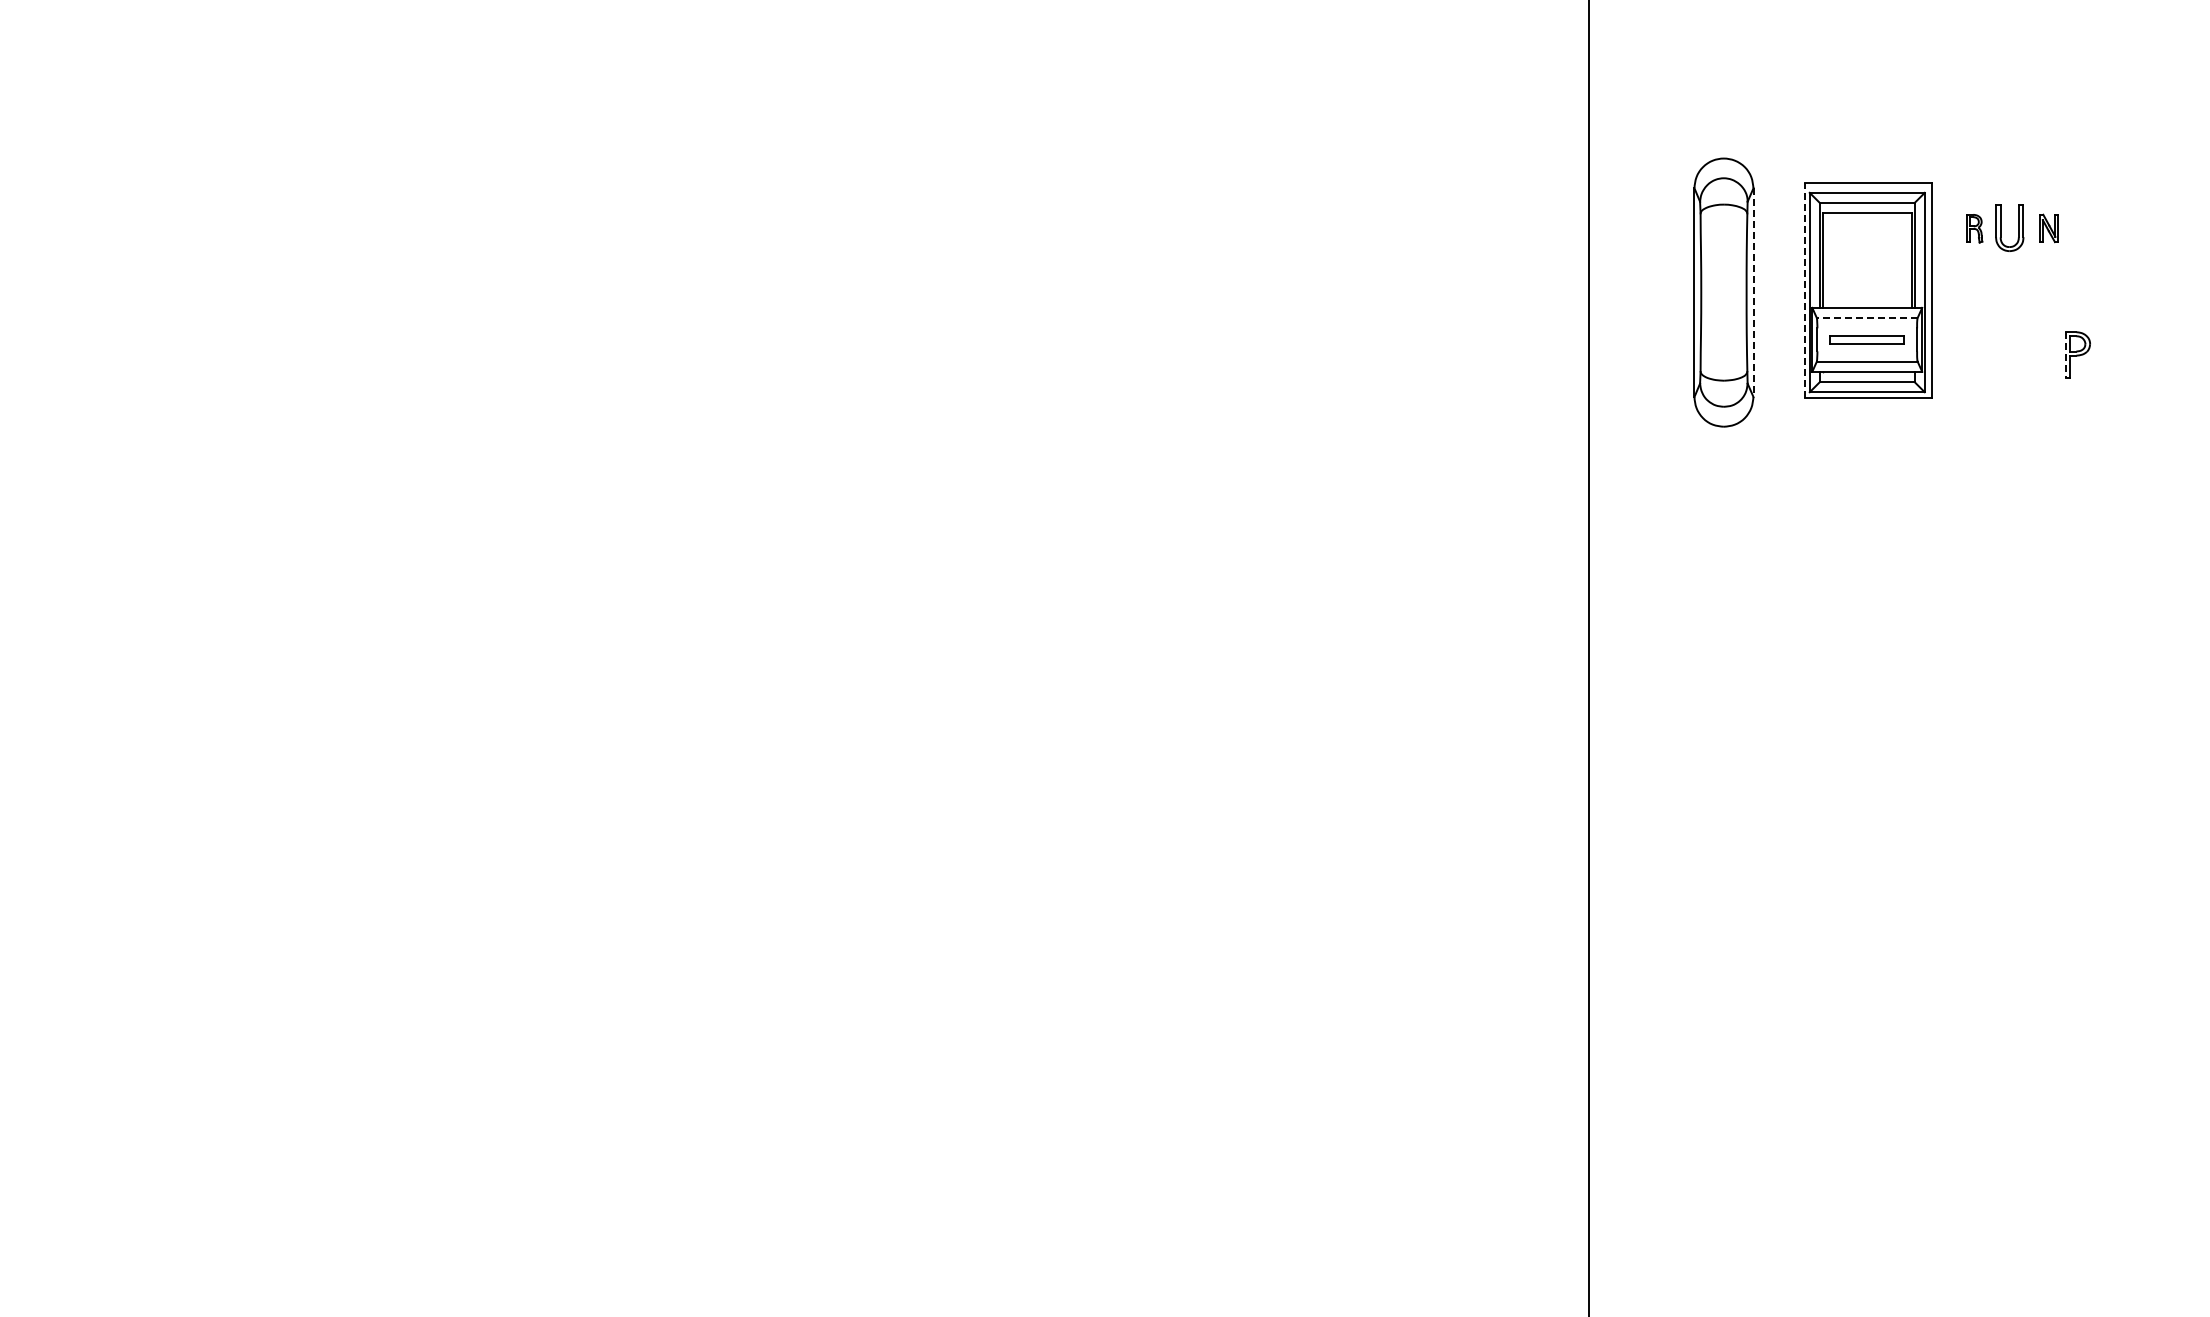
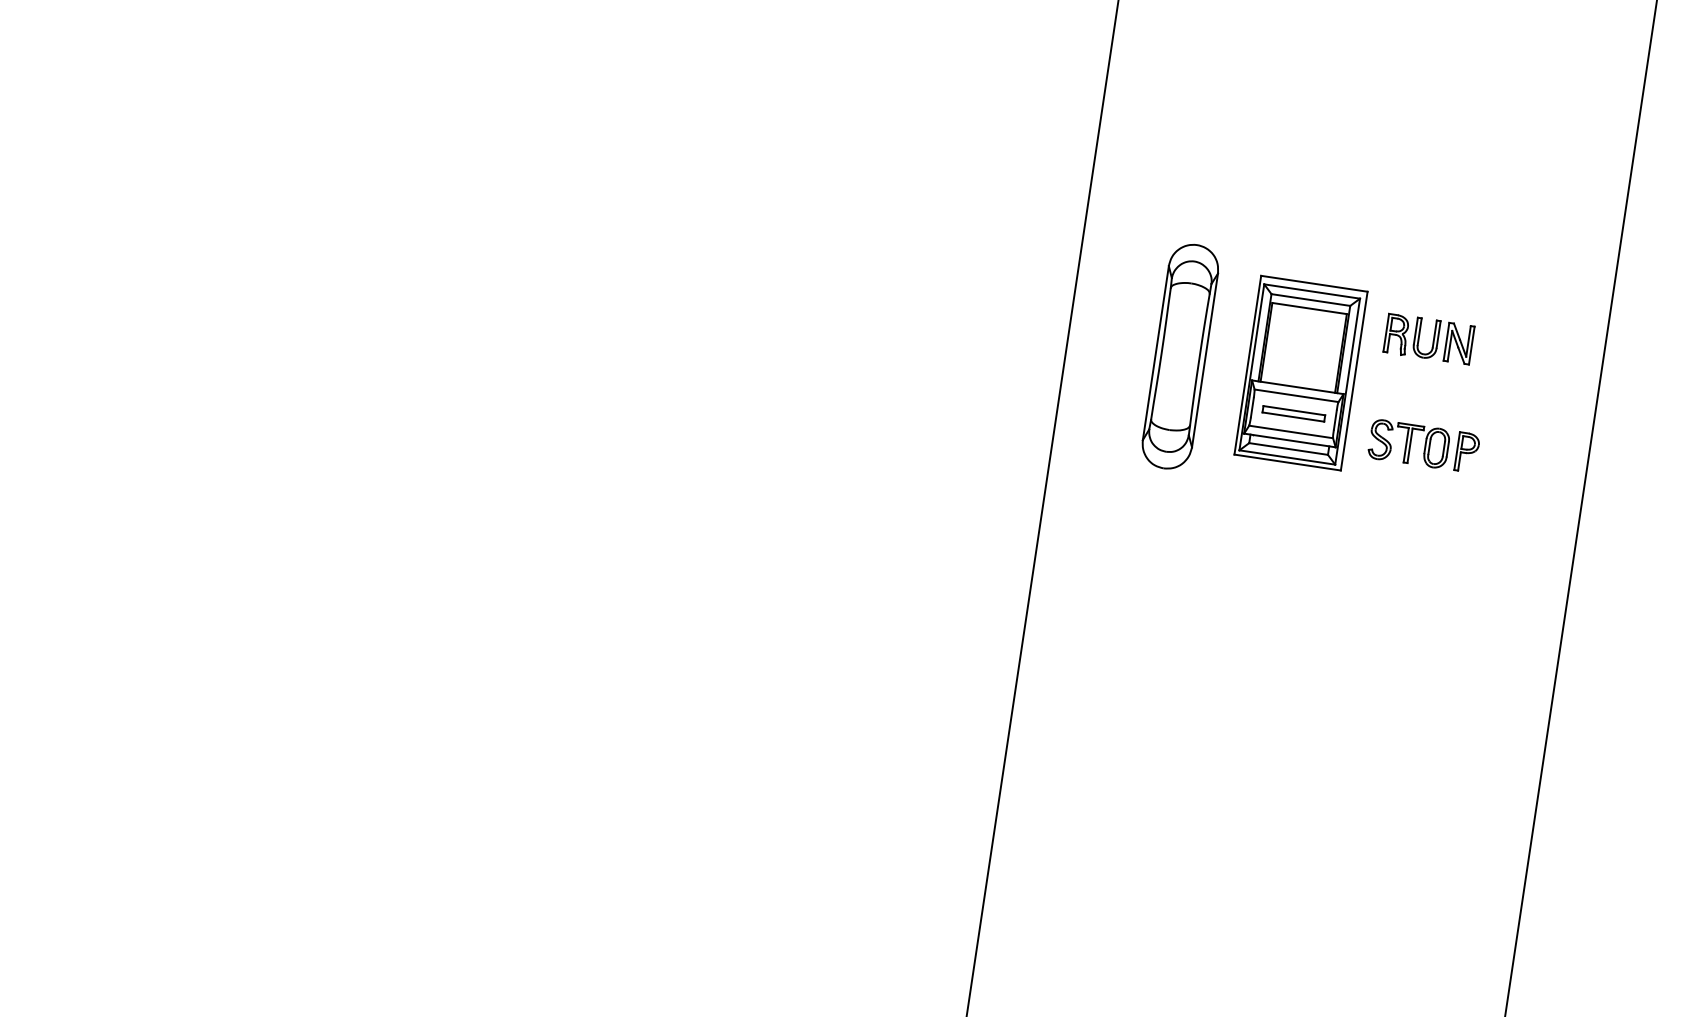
part: (1974, 228) -> (1397, 334), size x1.67
part: (2048, 228) -> (1458, 343), size x1.67
line: (1804, 290) -> (1247, 364), dashed -> solid
line: (1753, 293) -> (1204, 361), dashed -> solid
line: (1866, 318) -> (1295, 396), dashed -> solid
part: (2007, 354) -> (1408, 443), added
line: (2065, 354) -> (1457, 450), dashed -> solid

